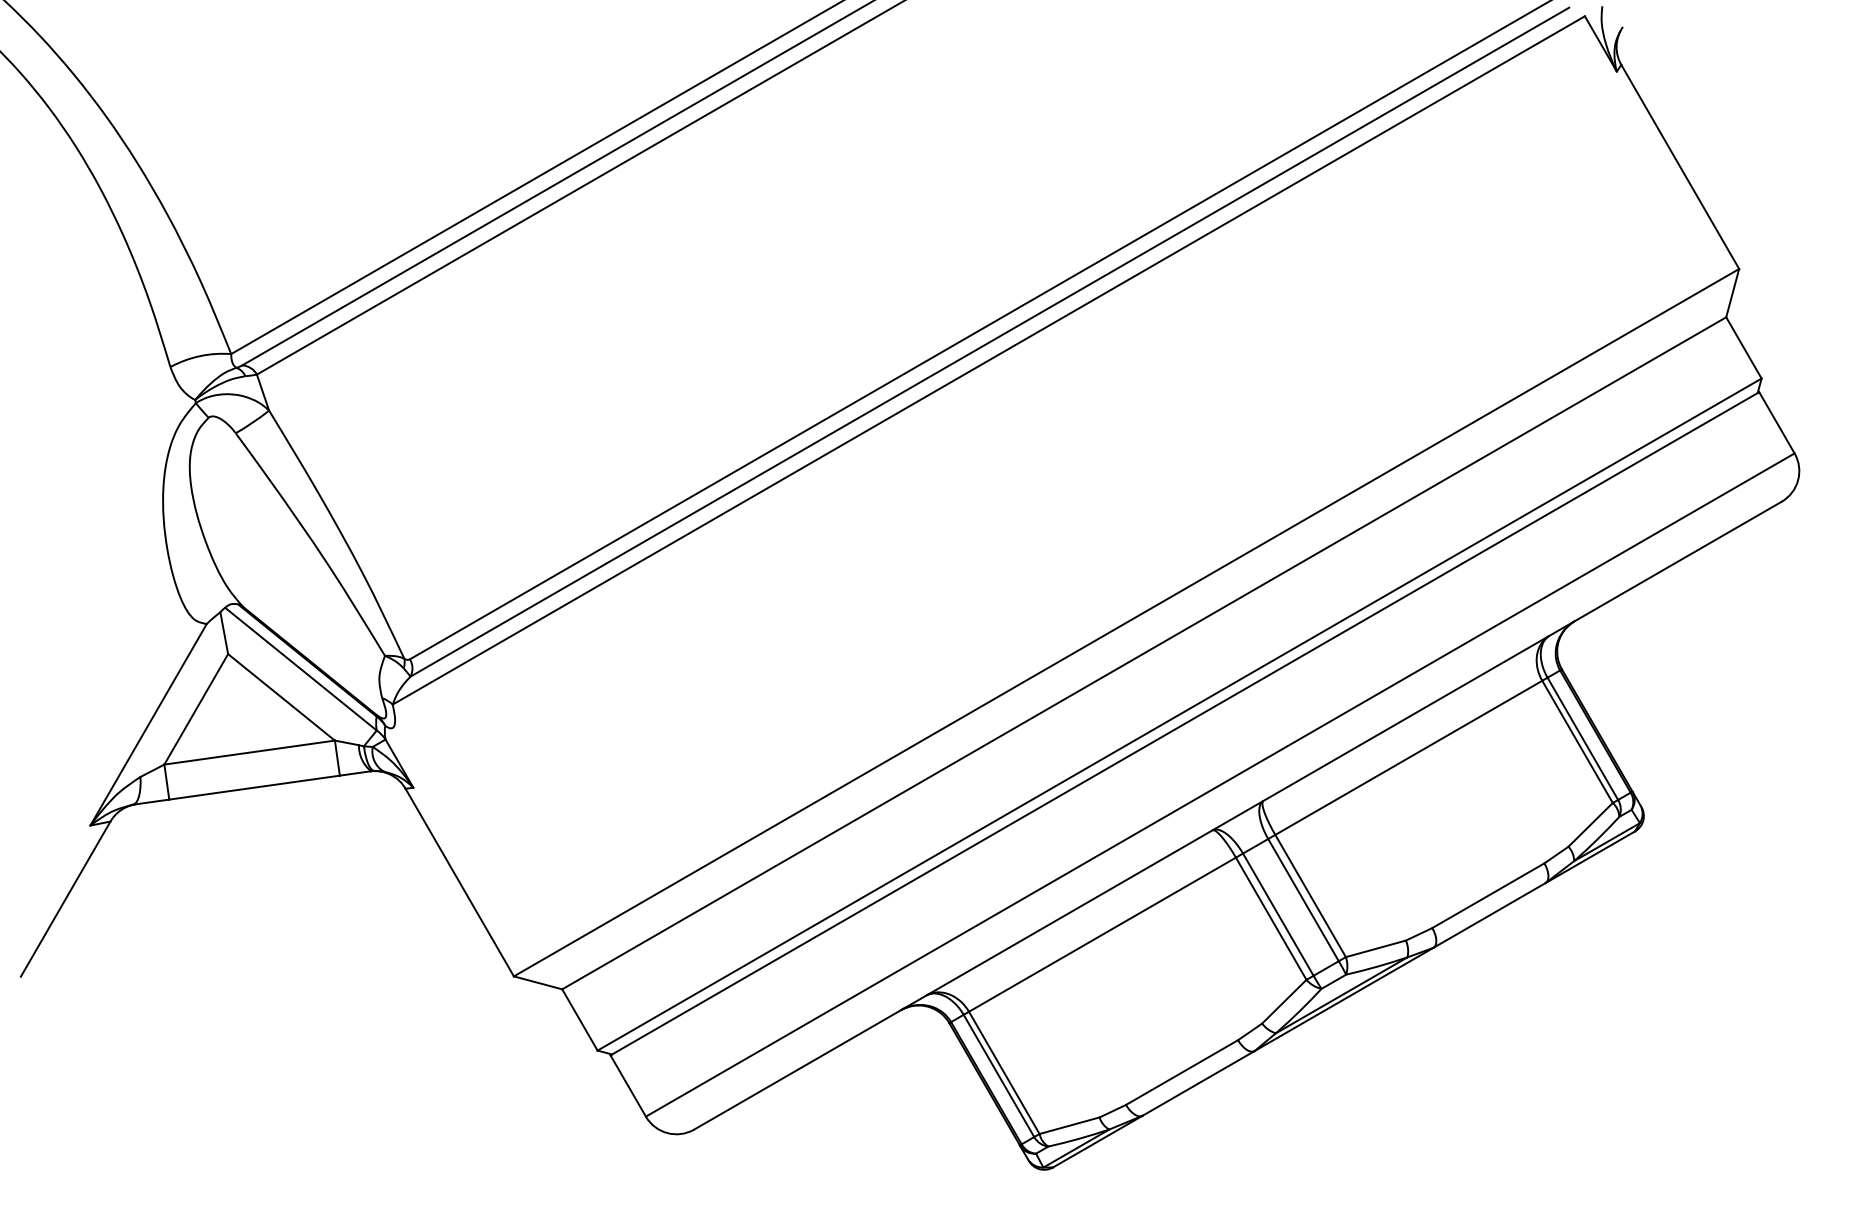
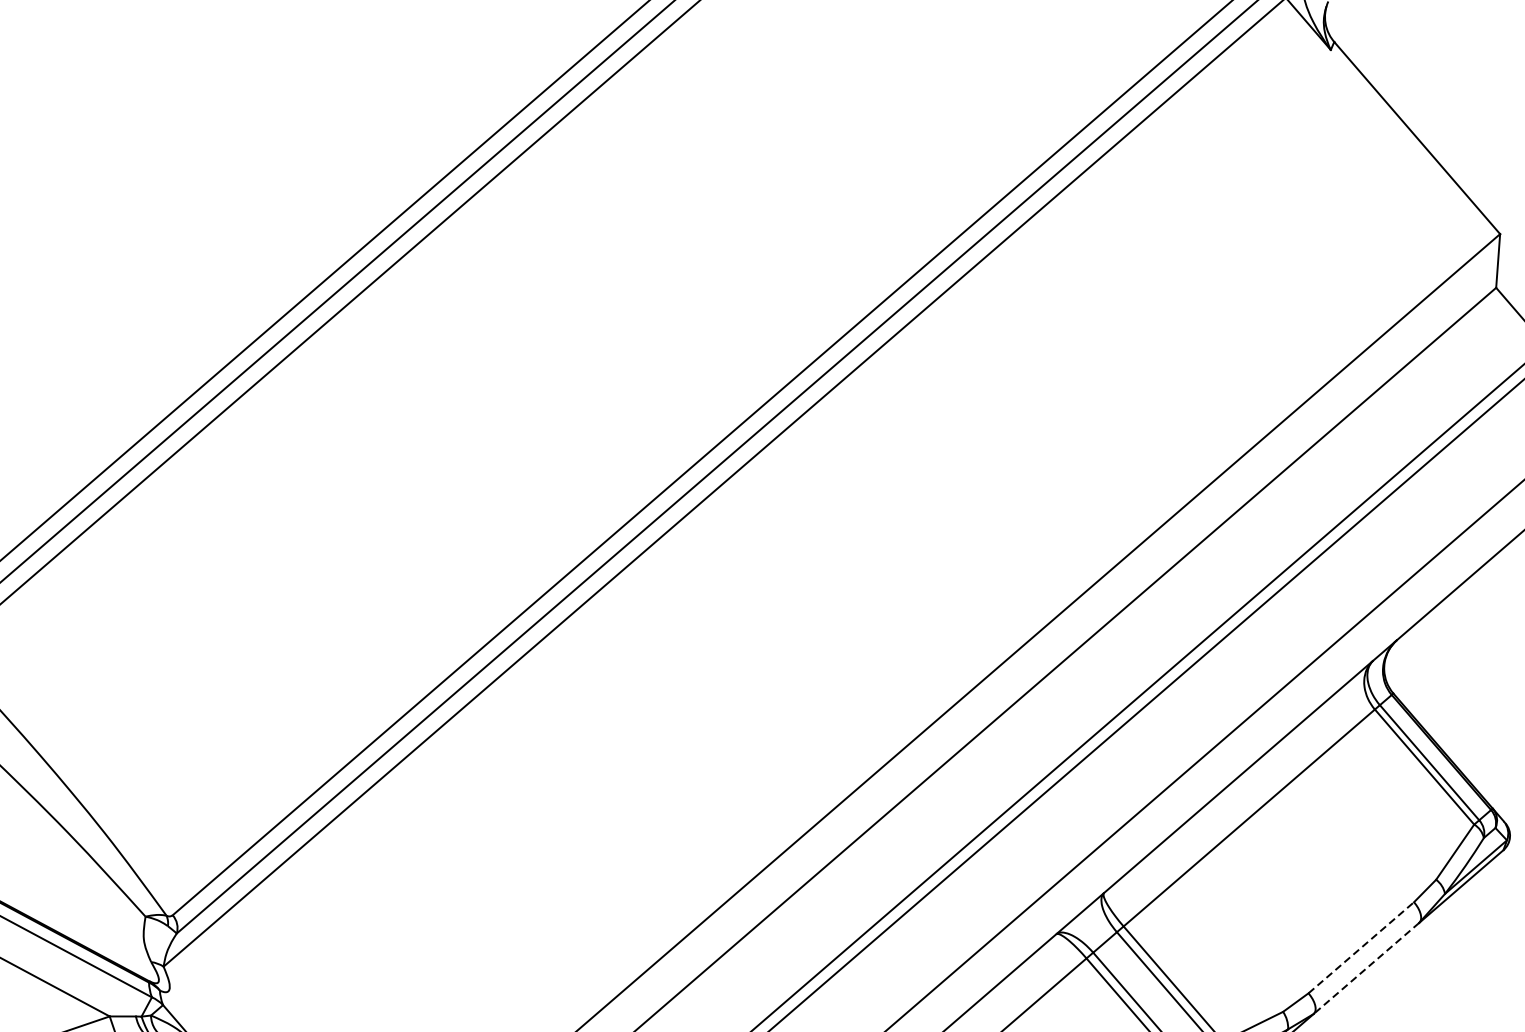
line: (1488, 895) -> (1361, 947), solid -> dashed
line: (1489, 915) -> (1366, 968), solid -> dashed

